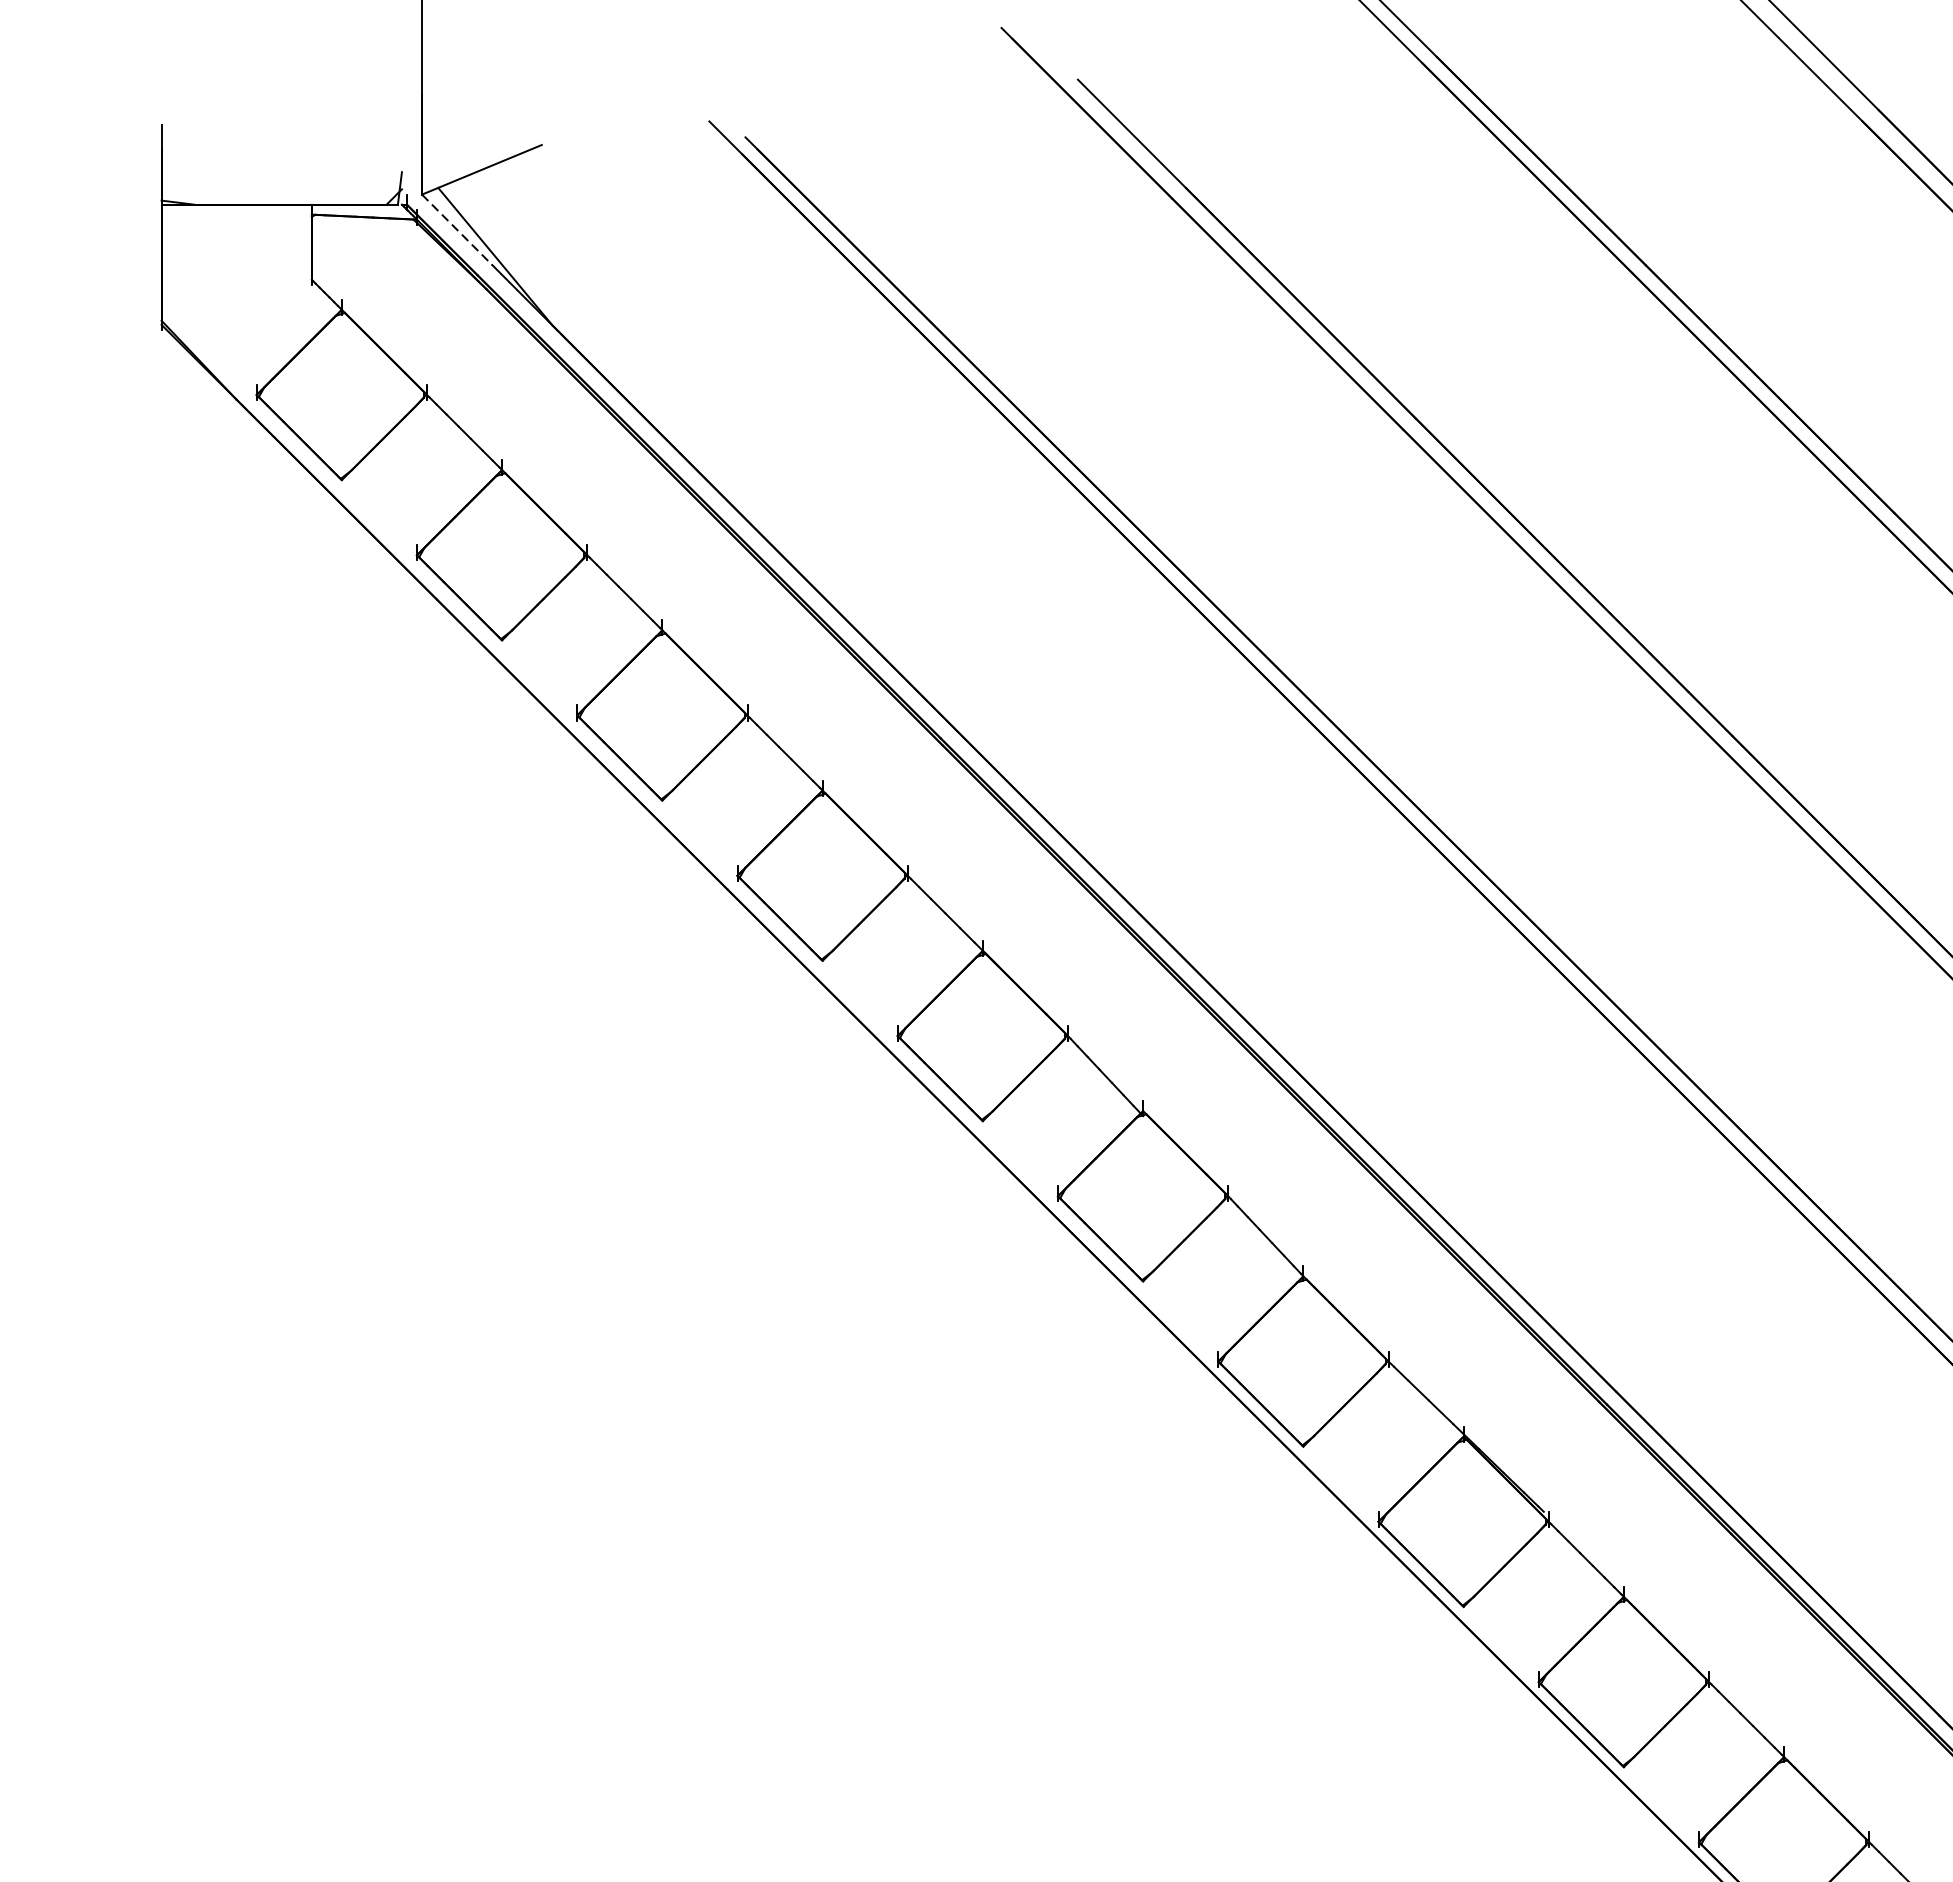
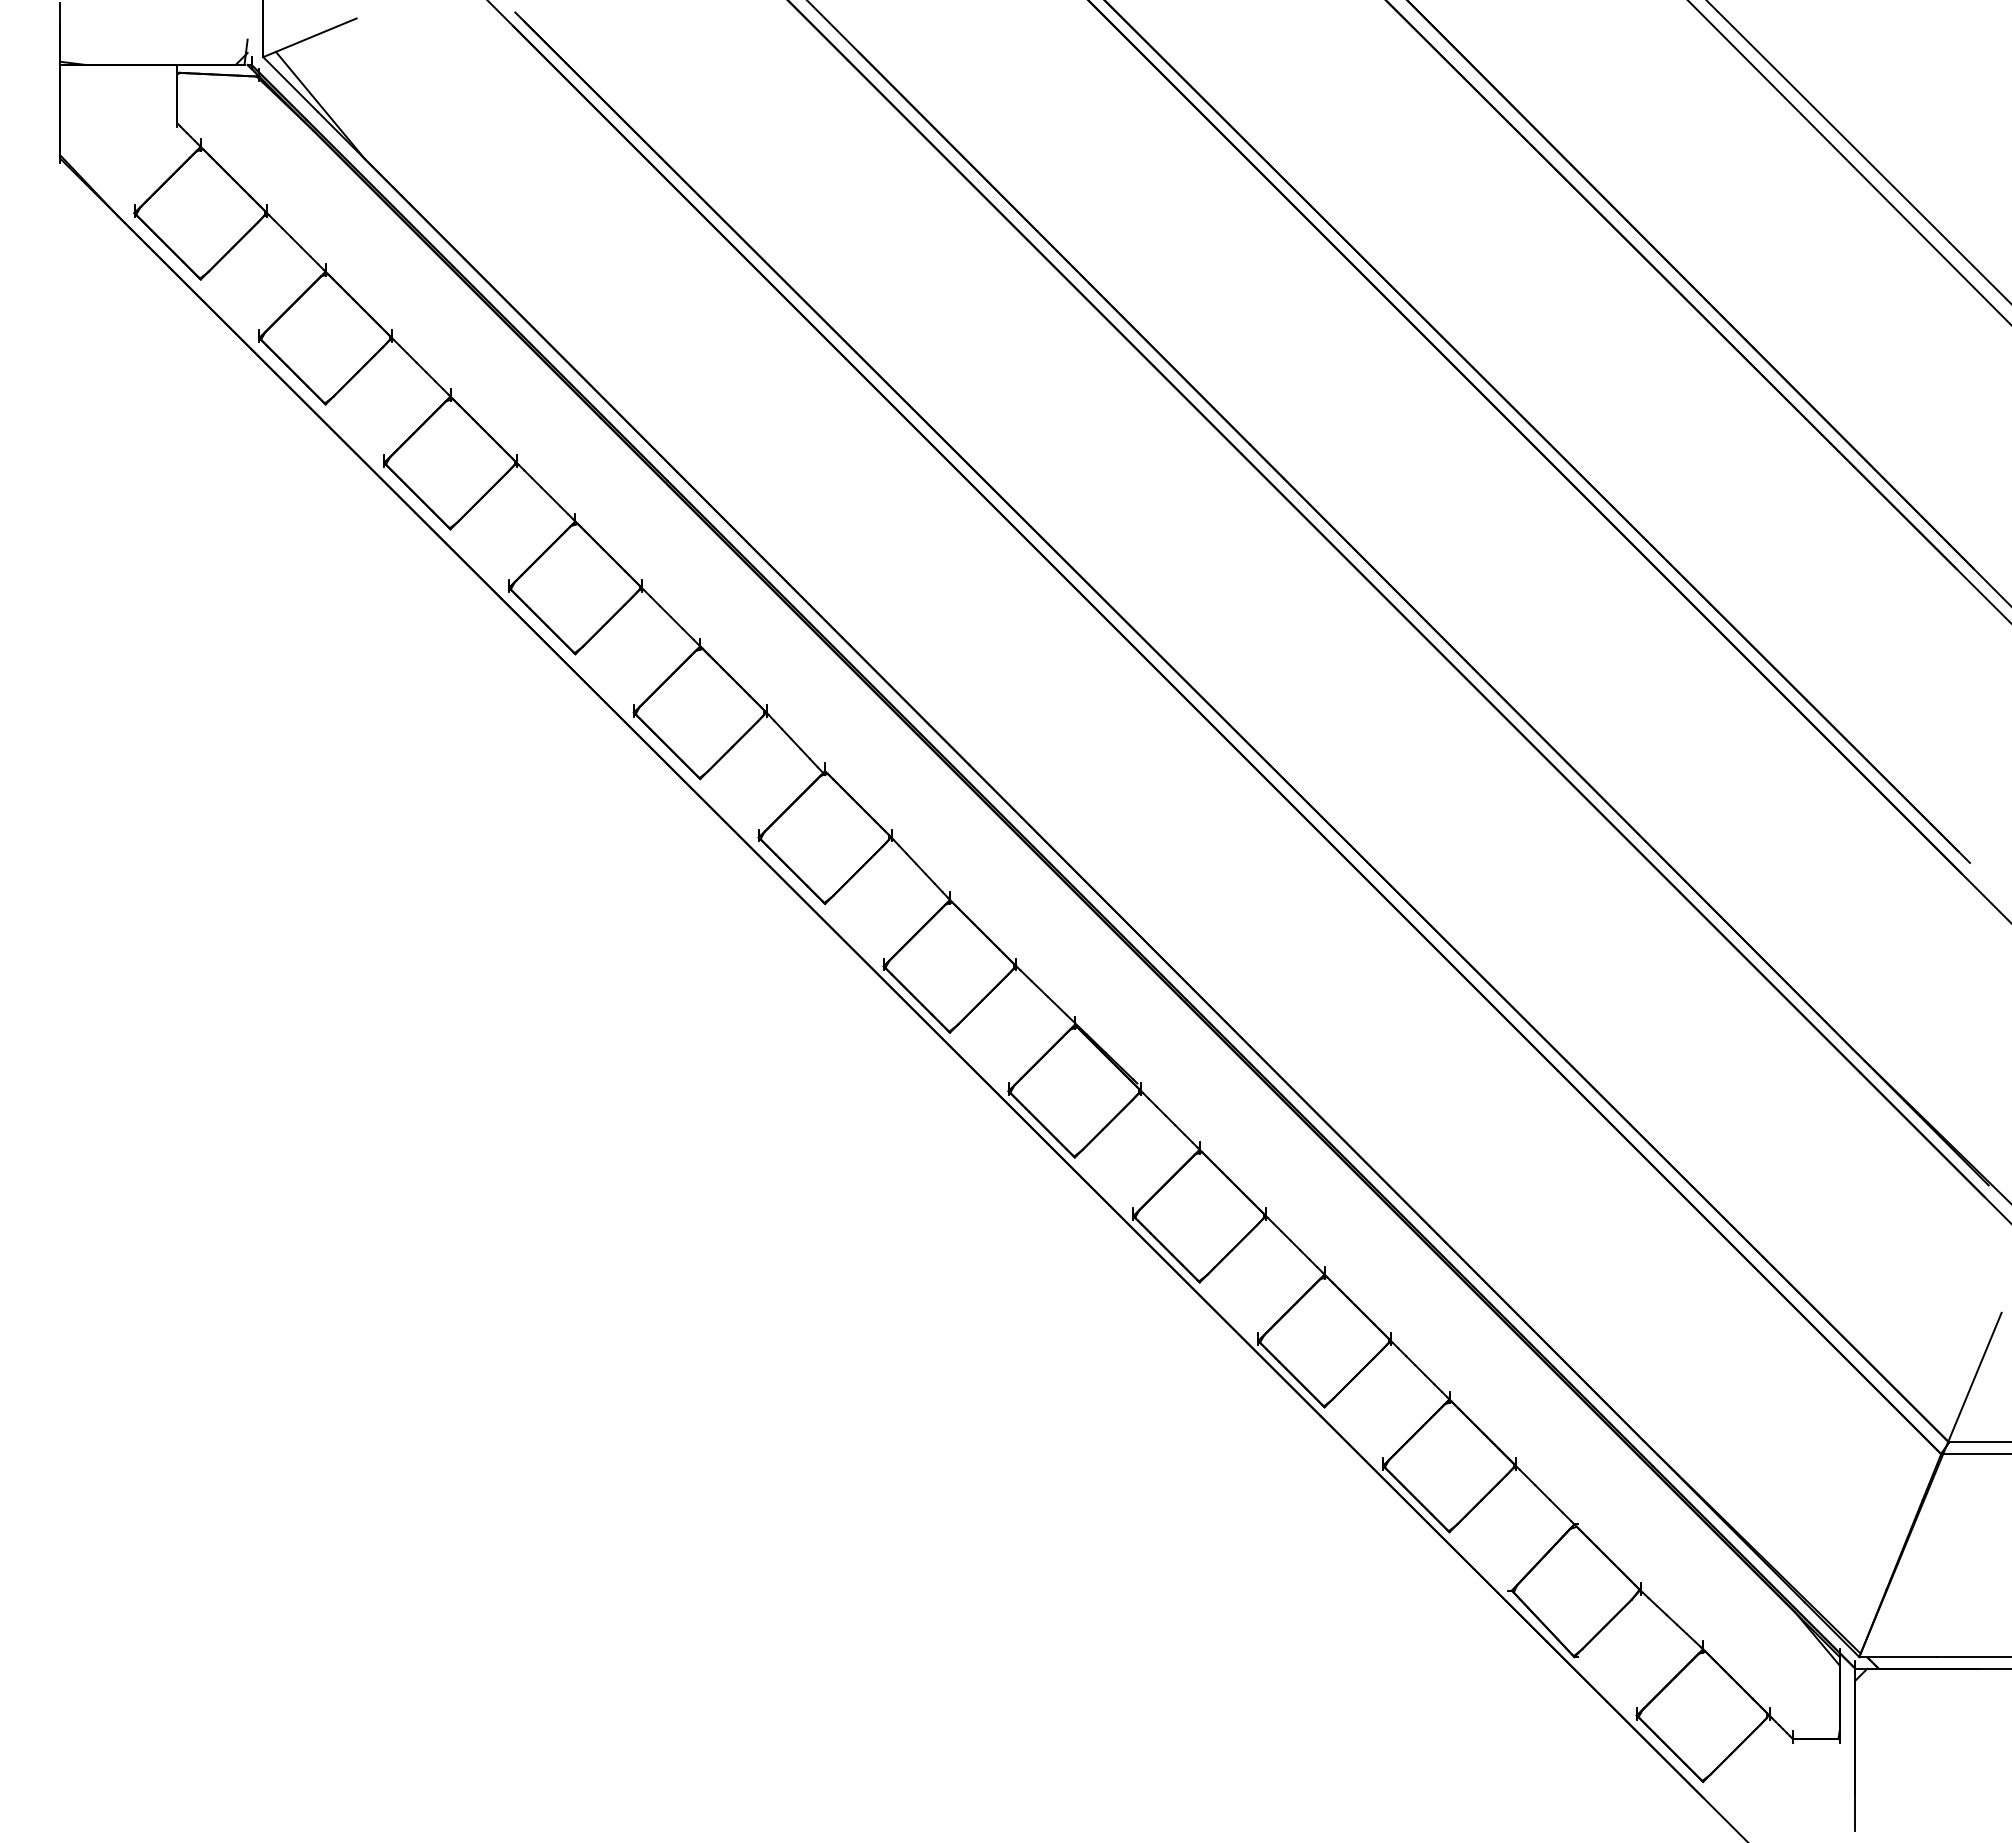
line: (456, 229) -> (290, 84), dashed -> solid

